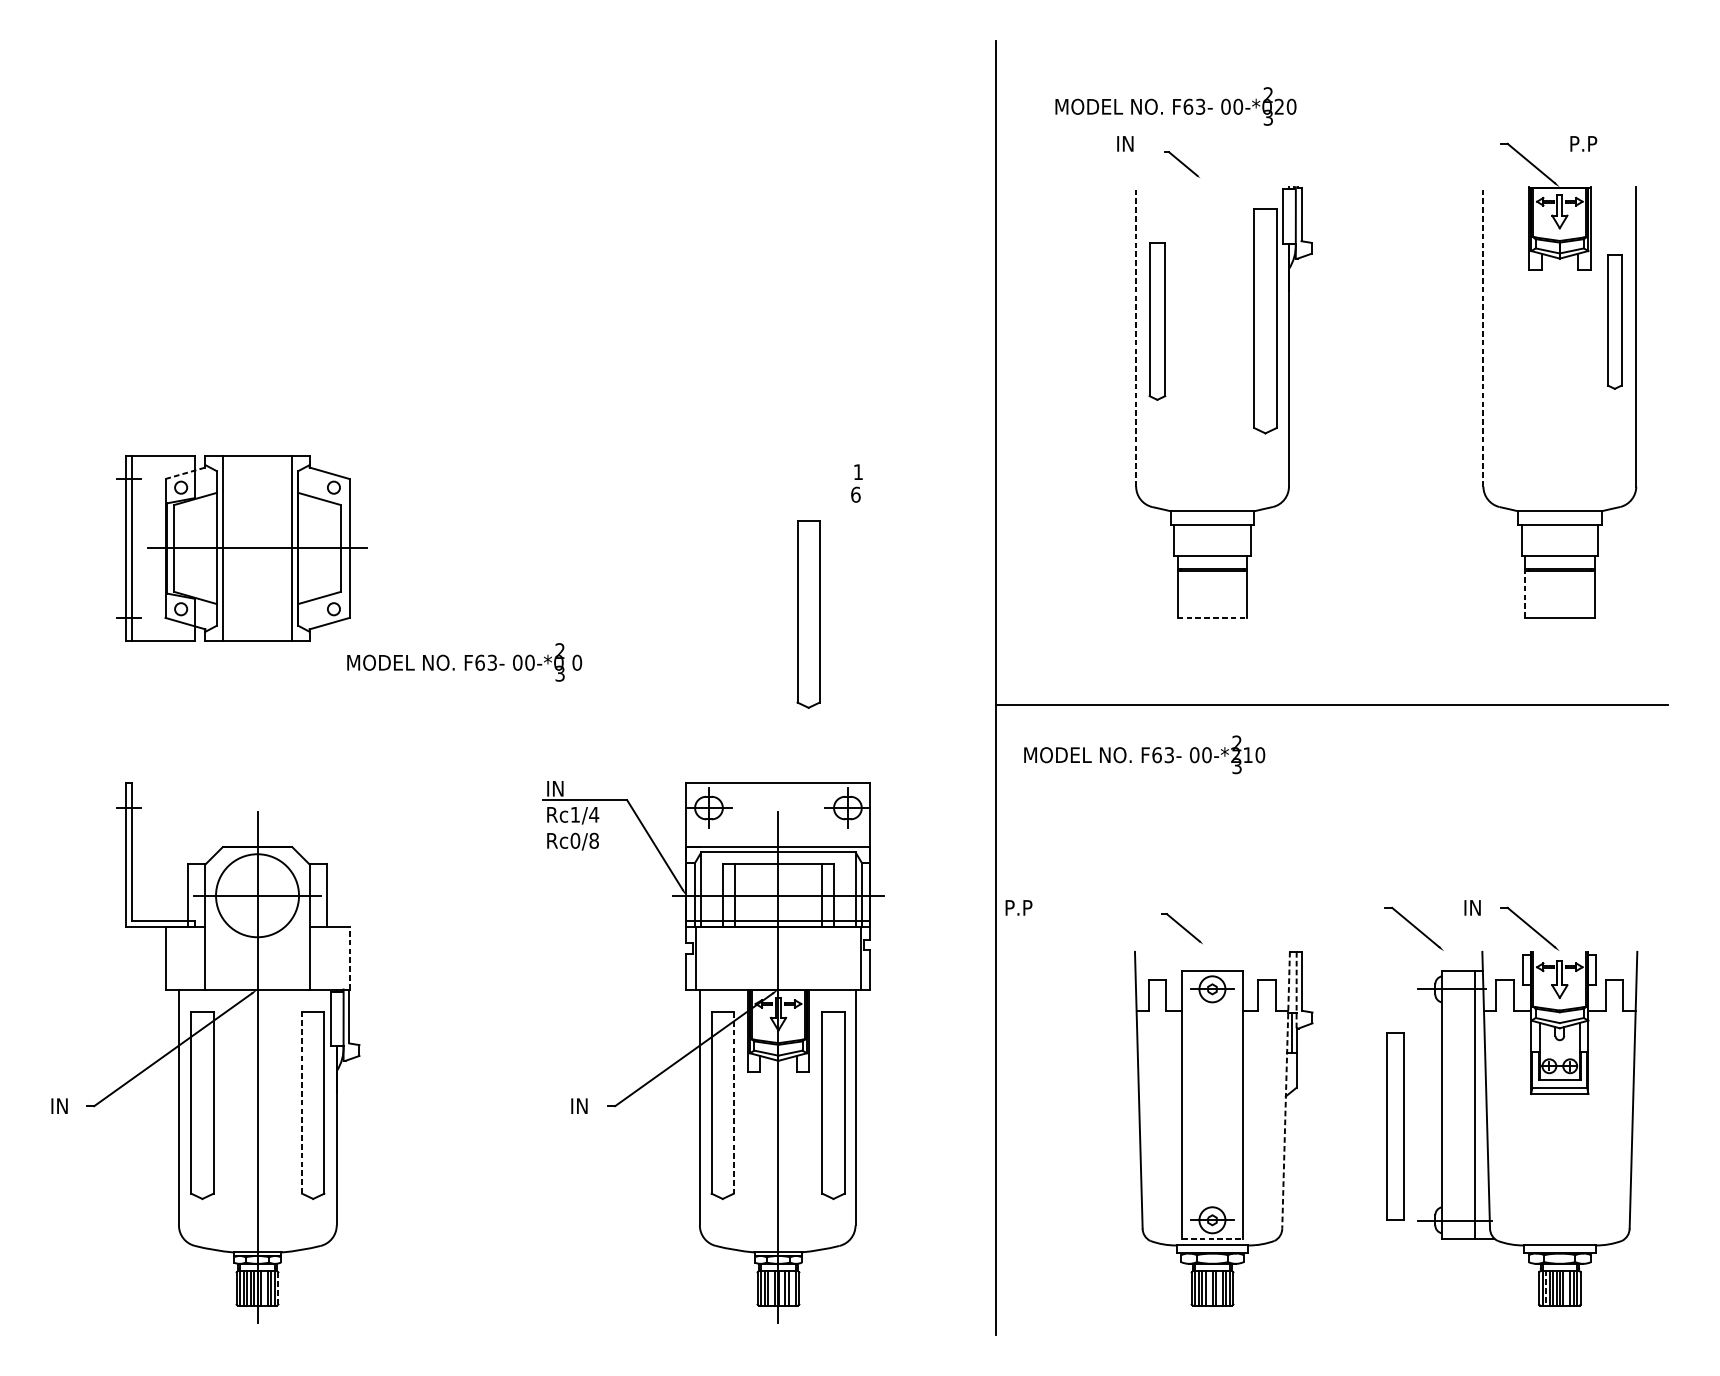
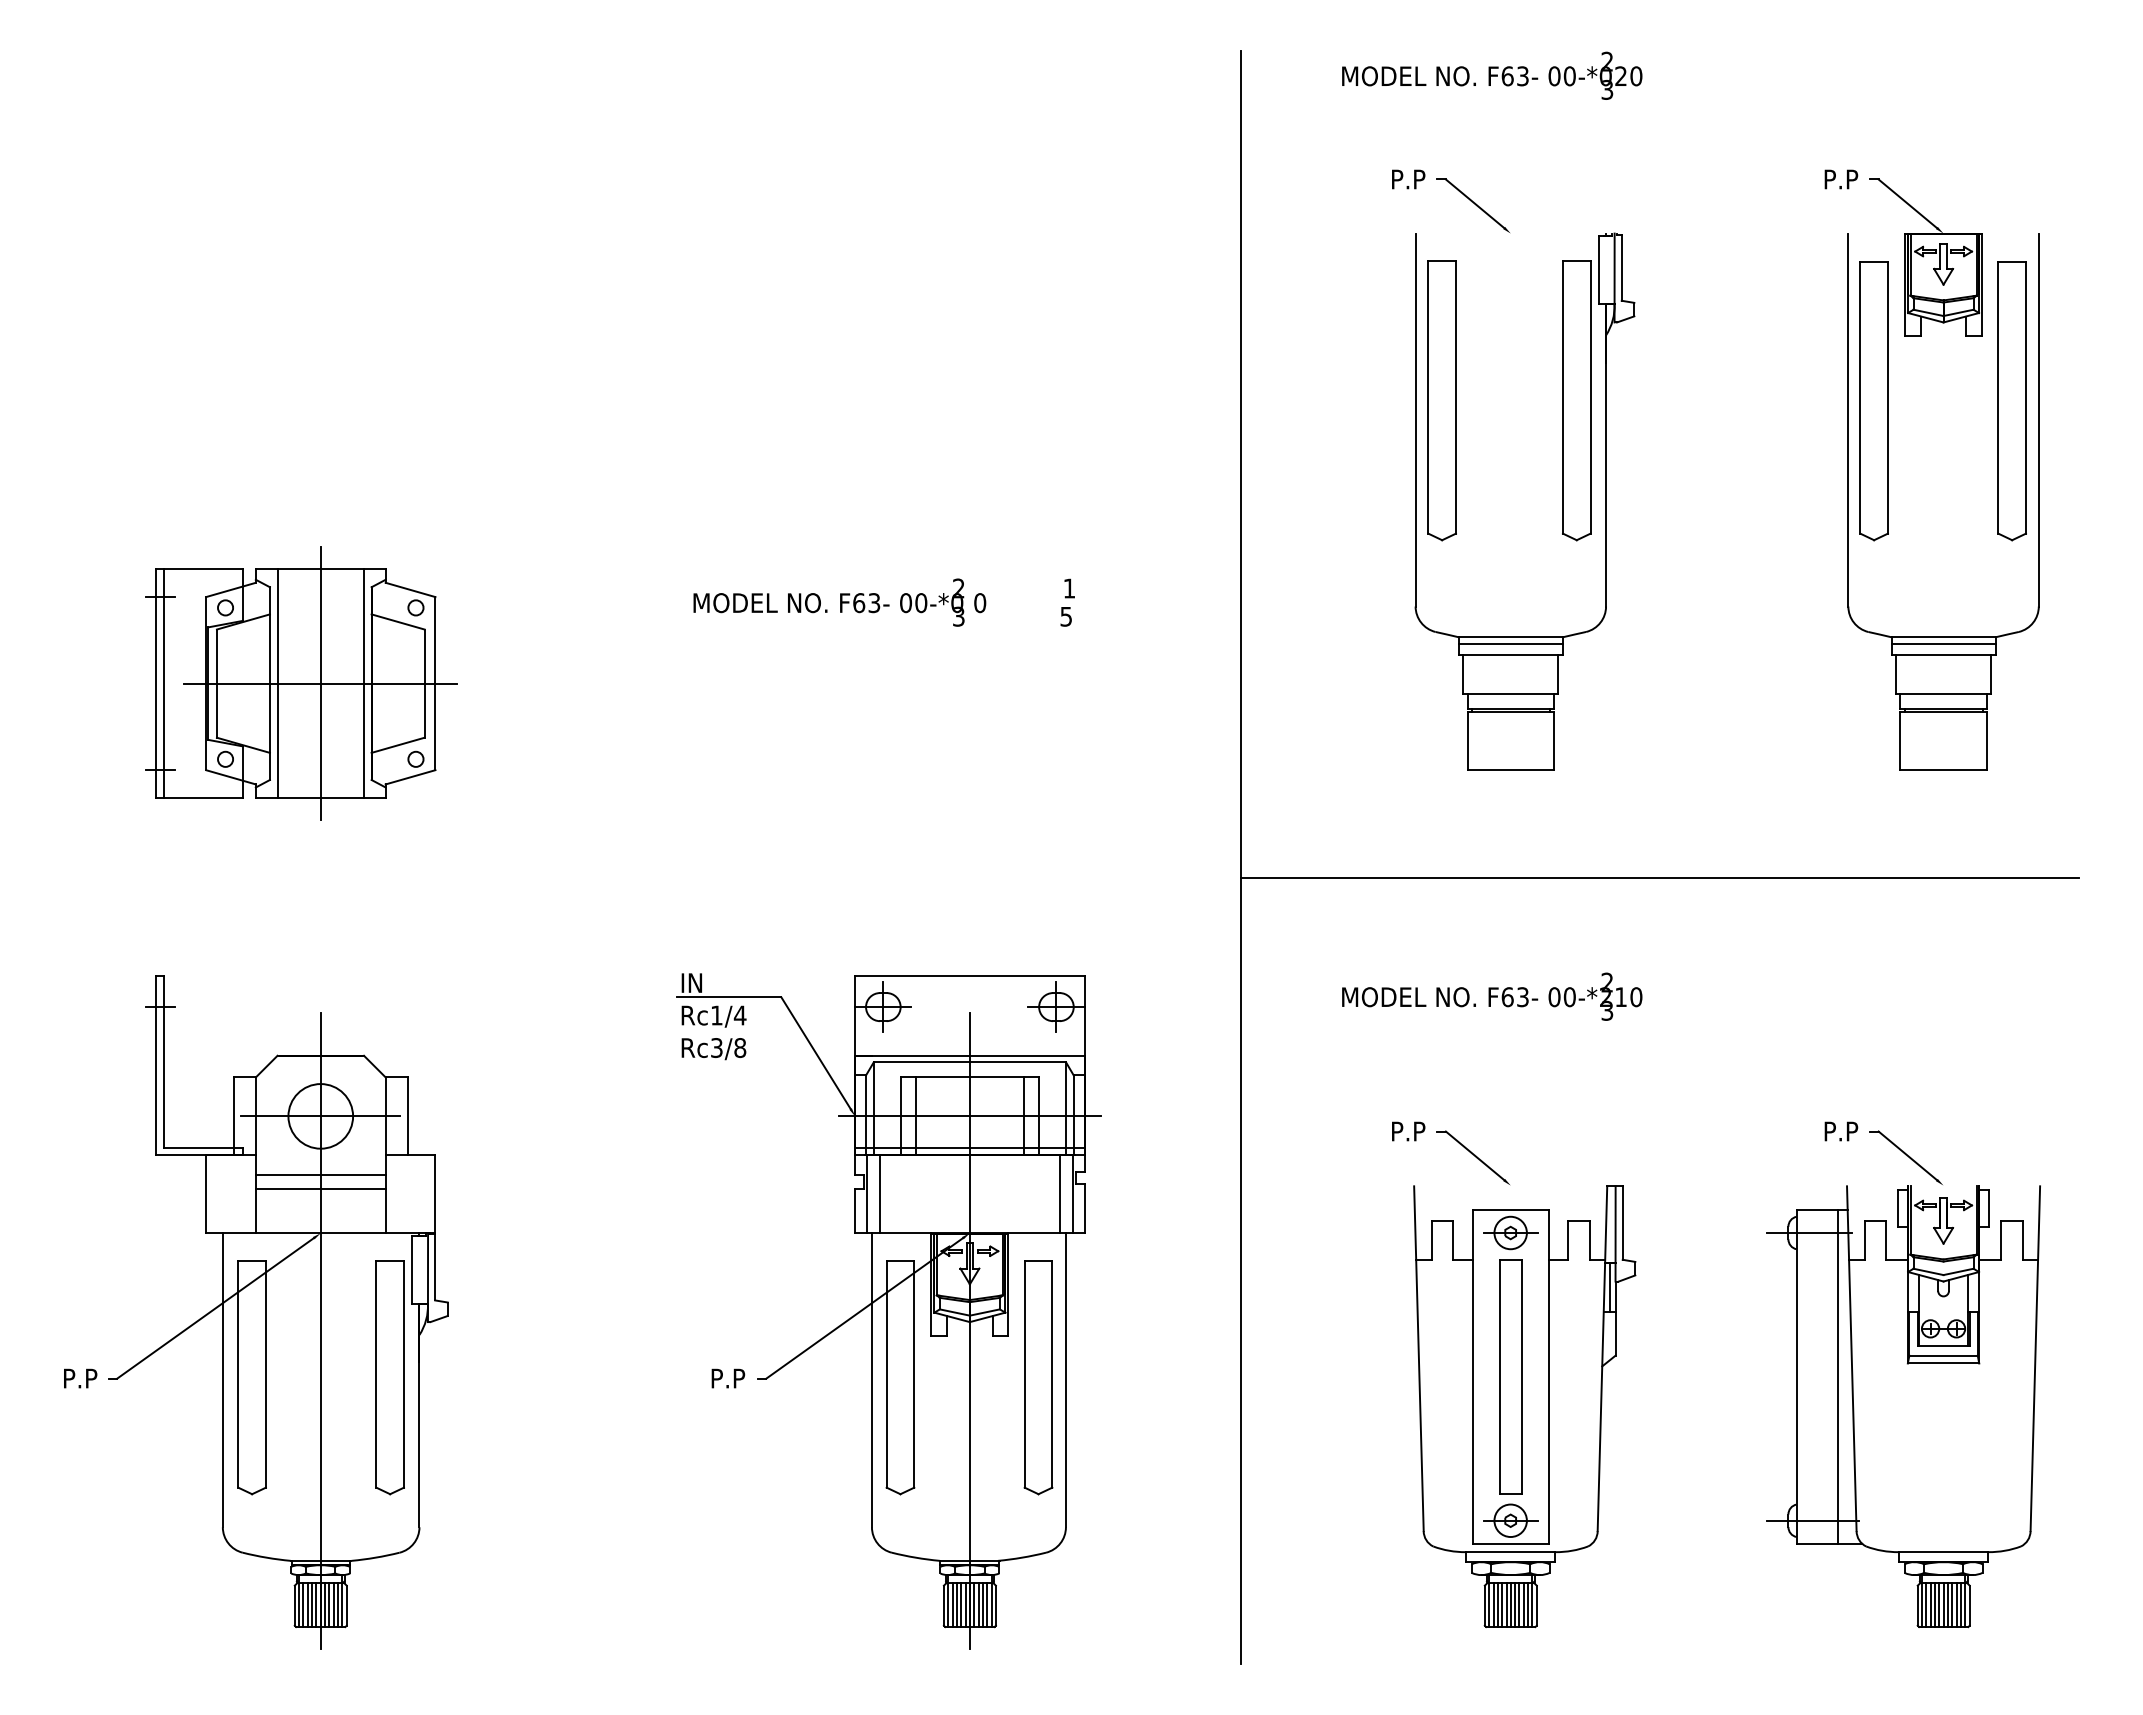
text: (1176, 106) -> (1492, 75), moved
text: (1131, 143) -> (1409, 179), IN -> P.P
text: (1583, 143) -> (1841, 179), moved
part: (1182, 164) -> (1473, 205), size x1.67
part: (1156, 321) -> (1441, 400), size x1.43
part: (1503, 322) -> (1873, 401), added
part: (1614, 322) -> (2011, 401), size x1.67
line: (1136, 336) -> (1415, 419), dashed -> solid
line: (1483, 336) -> (1848, 419), dashed -> solid
line: (185, 472) -> (230, 589), dashed -> solid
text: (855, 494) -> (1066, 616), 6 -> 5
line: (1212, 516) -> (1510, 643), added
line: (1559, 516) -> (1943, 643), added
line: (257, 548) -> (320, 683), added
line: (1525, 594) -> (1900, 740), dashed -> solid
part: (808, 614) -> (1007, 765), removed
line: (1213, 618) -> (1511, 770), dashed -> solid
text: (464, 662) -> (839, 602), moved
text: (1144, 754) -> (1492, 996), moved
text: (575, 841) -> (716, 1048), Rc0/8 -> Rc3/8
circle: (257, 895) -> (320, 1116), size x0.62
text: (1018, 907) -> (1408, 1131), moved
text: (1478, 907) -> (1842, 1131), IN -> P.P
part: (1182, 928) -> (1473, 1157), size x1.43
part: (1413, 928) -> (1761, 1157), removed
line: (257, 942) -> (320, 1174), added
line: (257, 953) -> (320, 1188), added
line: (349, 958) -> (435, 1194), dashed -> solid
line: (705, 958) -> (879, 1194), added
line: (851, 958) -> (1060, 1194), added
line: (1296, 989) -> (1615, 1233), dashed -> solid
line: (1286, 1090) -> (1602, 1359), dashed -> solid
line: (302, 1102) -> (376, 1374), dashed -> solid
line: (734, 1103) -> (914, 1375), dashed -> solid
text: (65, 1106) -> (81, 1378), IN -> P.P
text: (585, 1106) -> (729, 1378), IN -> P.P
part: (1395, 1126) -> (1510, 1376), moved
line: (1212, 1238) -> (1510, 1543), dashed -> solid
line: (264, 1288) -> (329, 1605), added
line: (771, 1288) -> (961, 1605), added
line: (782, 1288) -> (974, 1605), added
line: (792, 1288) -> (987, 1605), added
line: (1209, 1288) -> (1506, 1605), added
line: (1219, 1288) -> (1519, 1605), added
line: (1546, 1288) -> (1926, 1605), dashed -> solid
line: (1567, 1288) -> (1952, 1605), added
line: (278, 1289) -> (346, 1606), dashed -> solid

